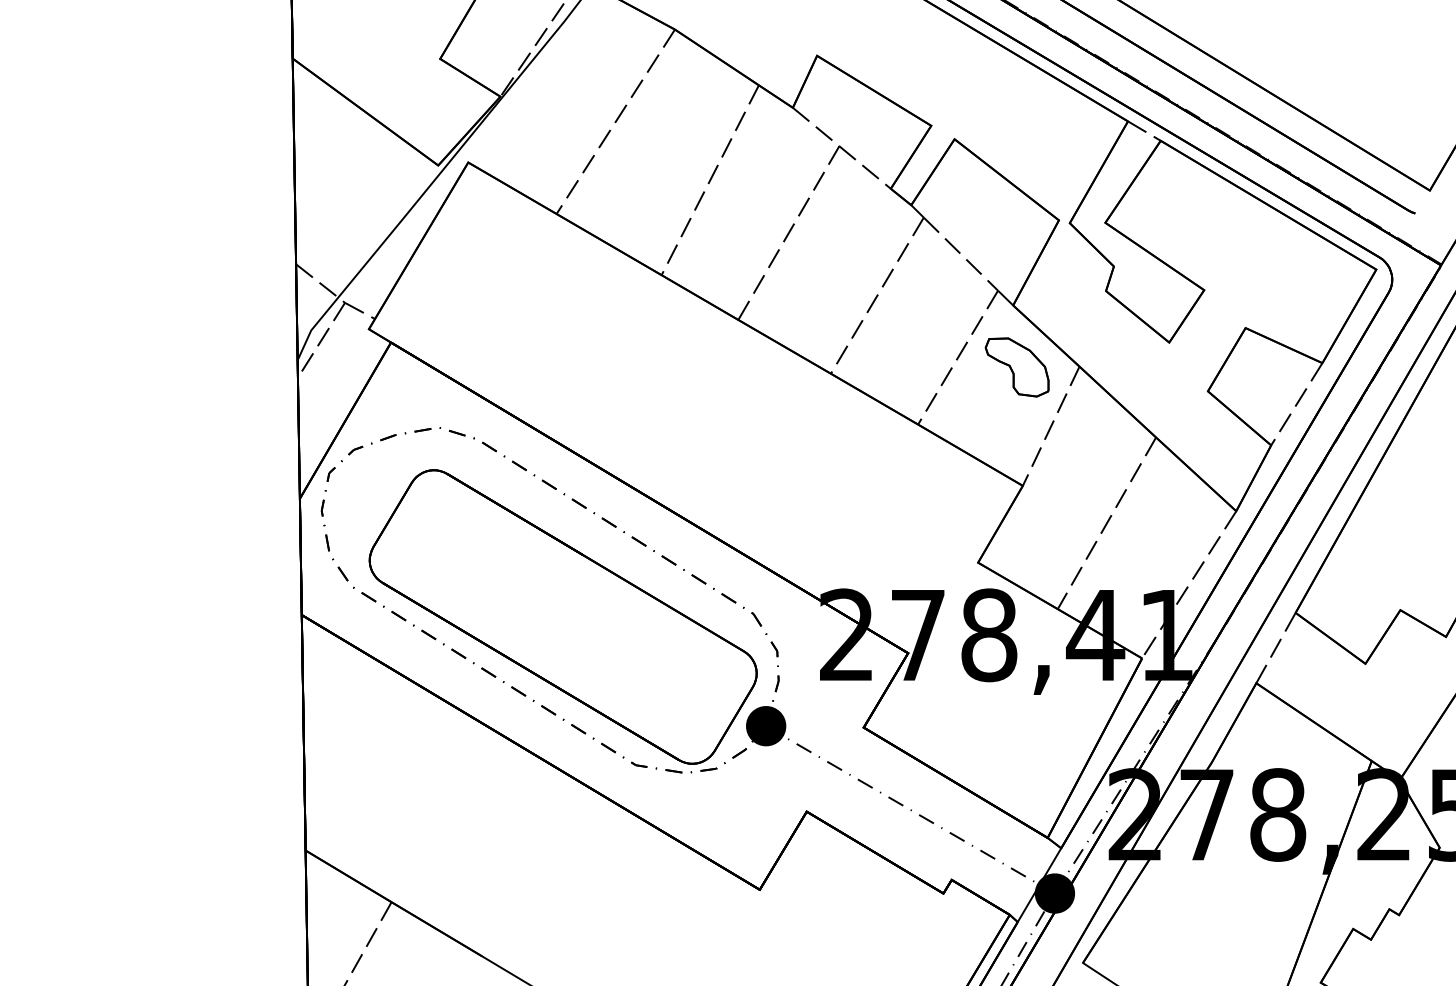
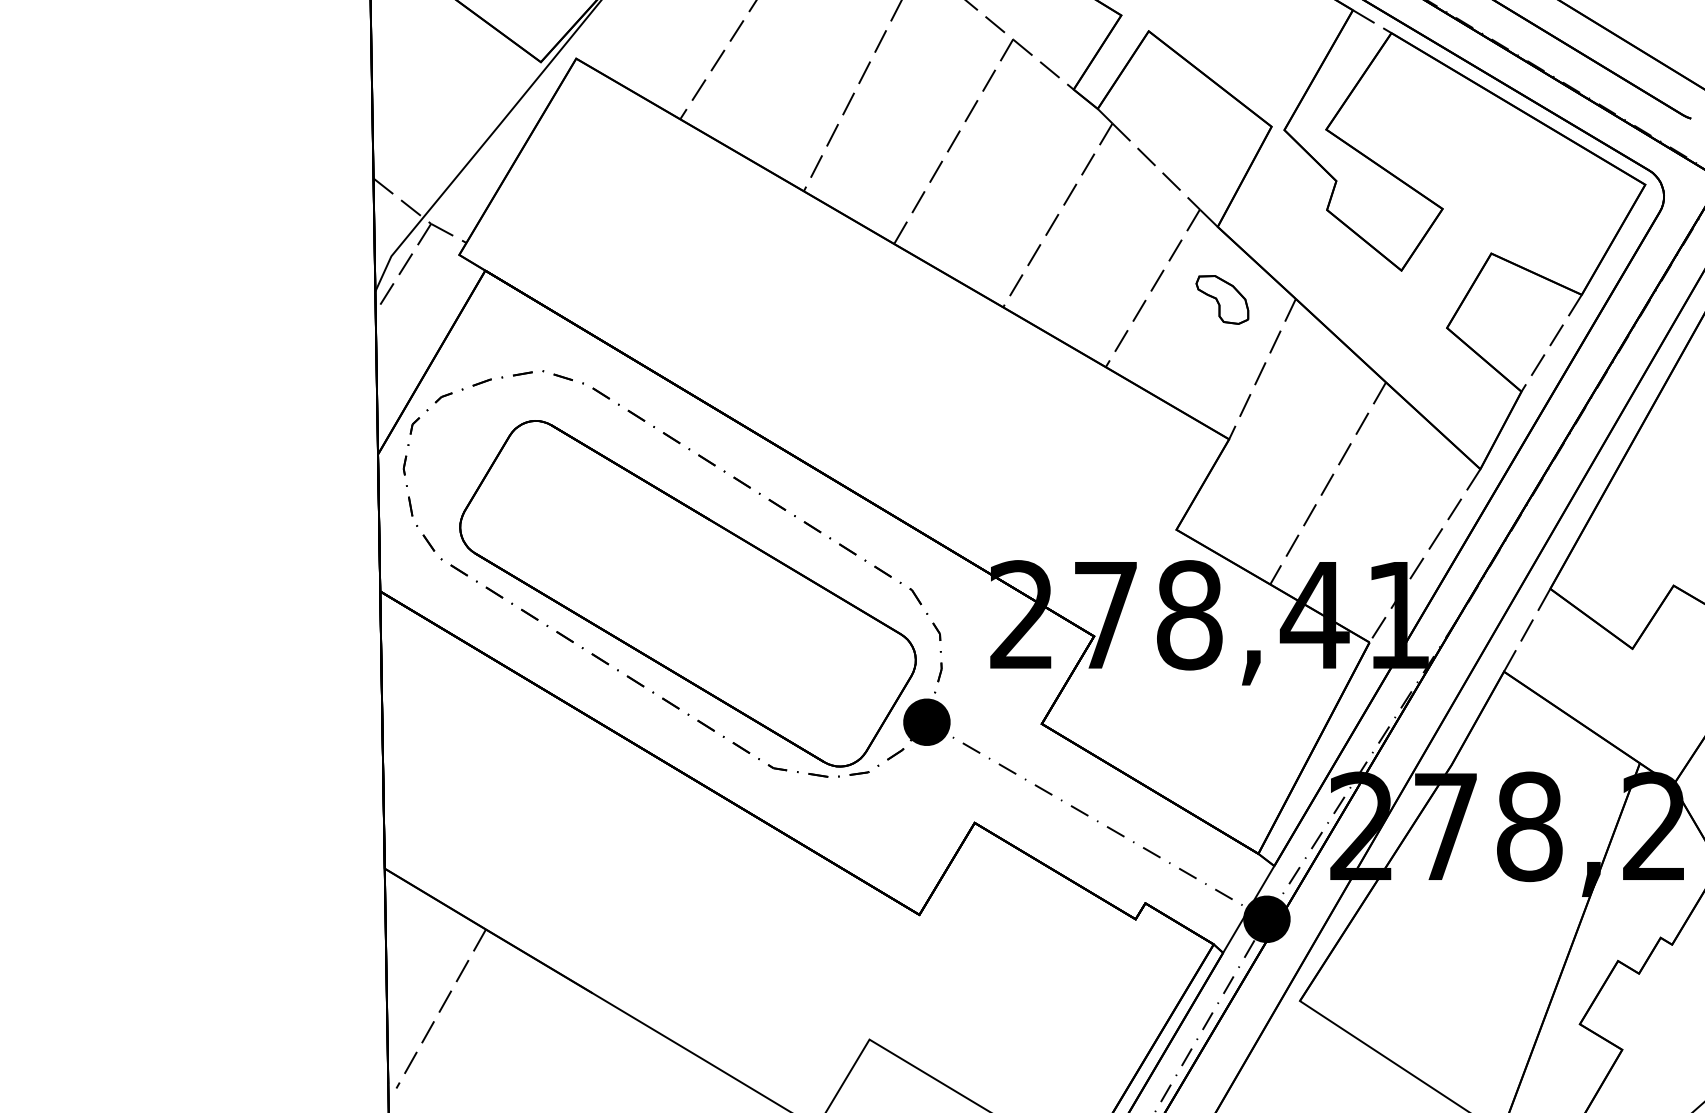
part: (1016, 367) -> (1221, 299), size x0.7

